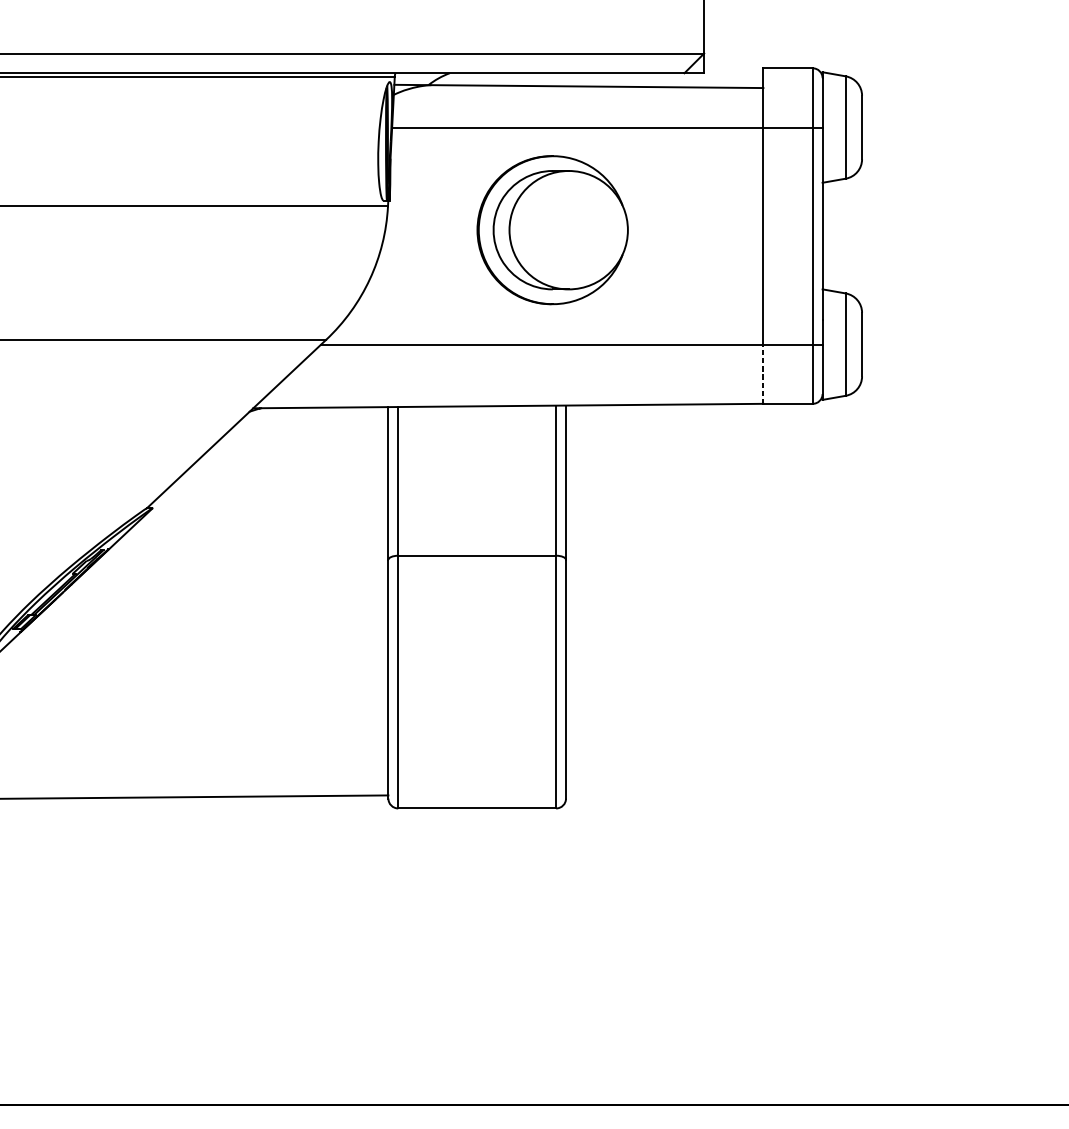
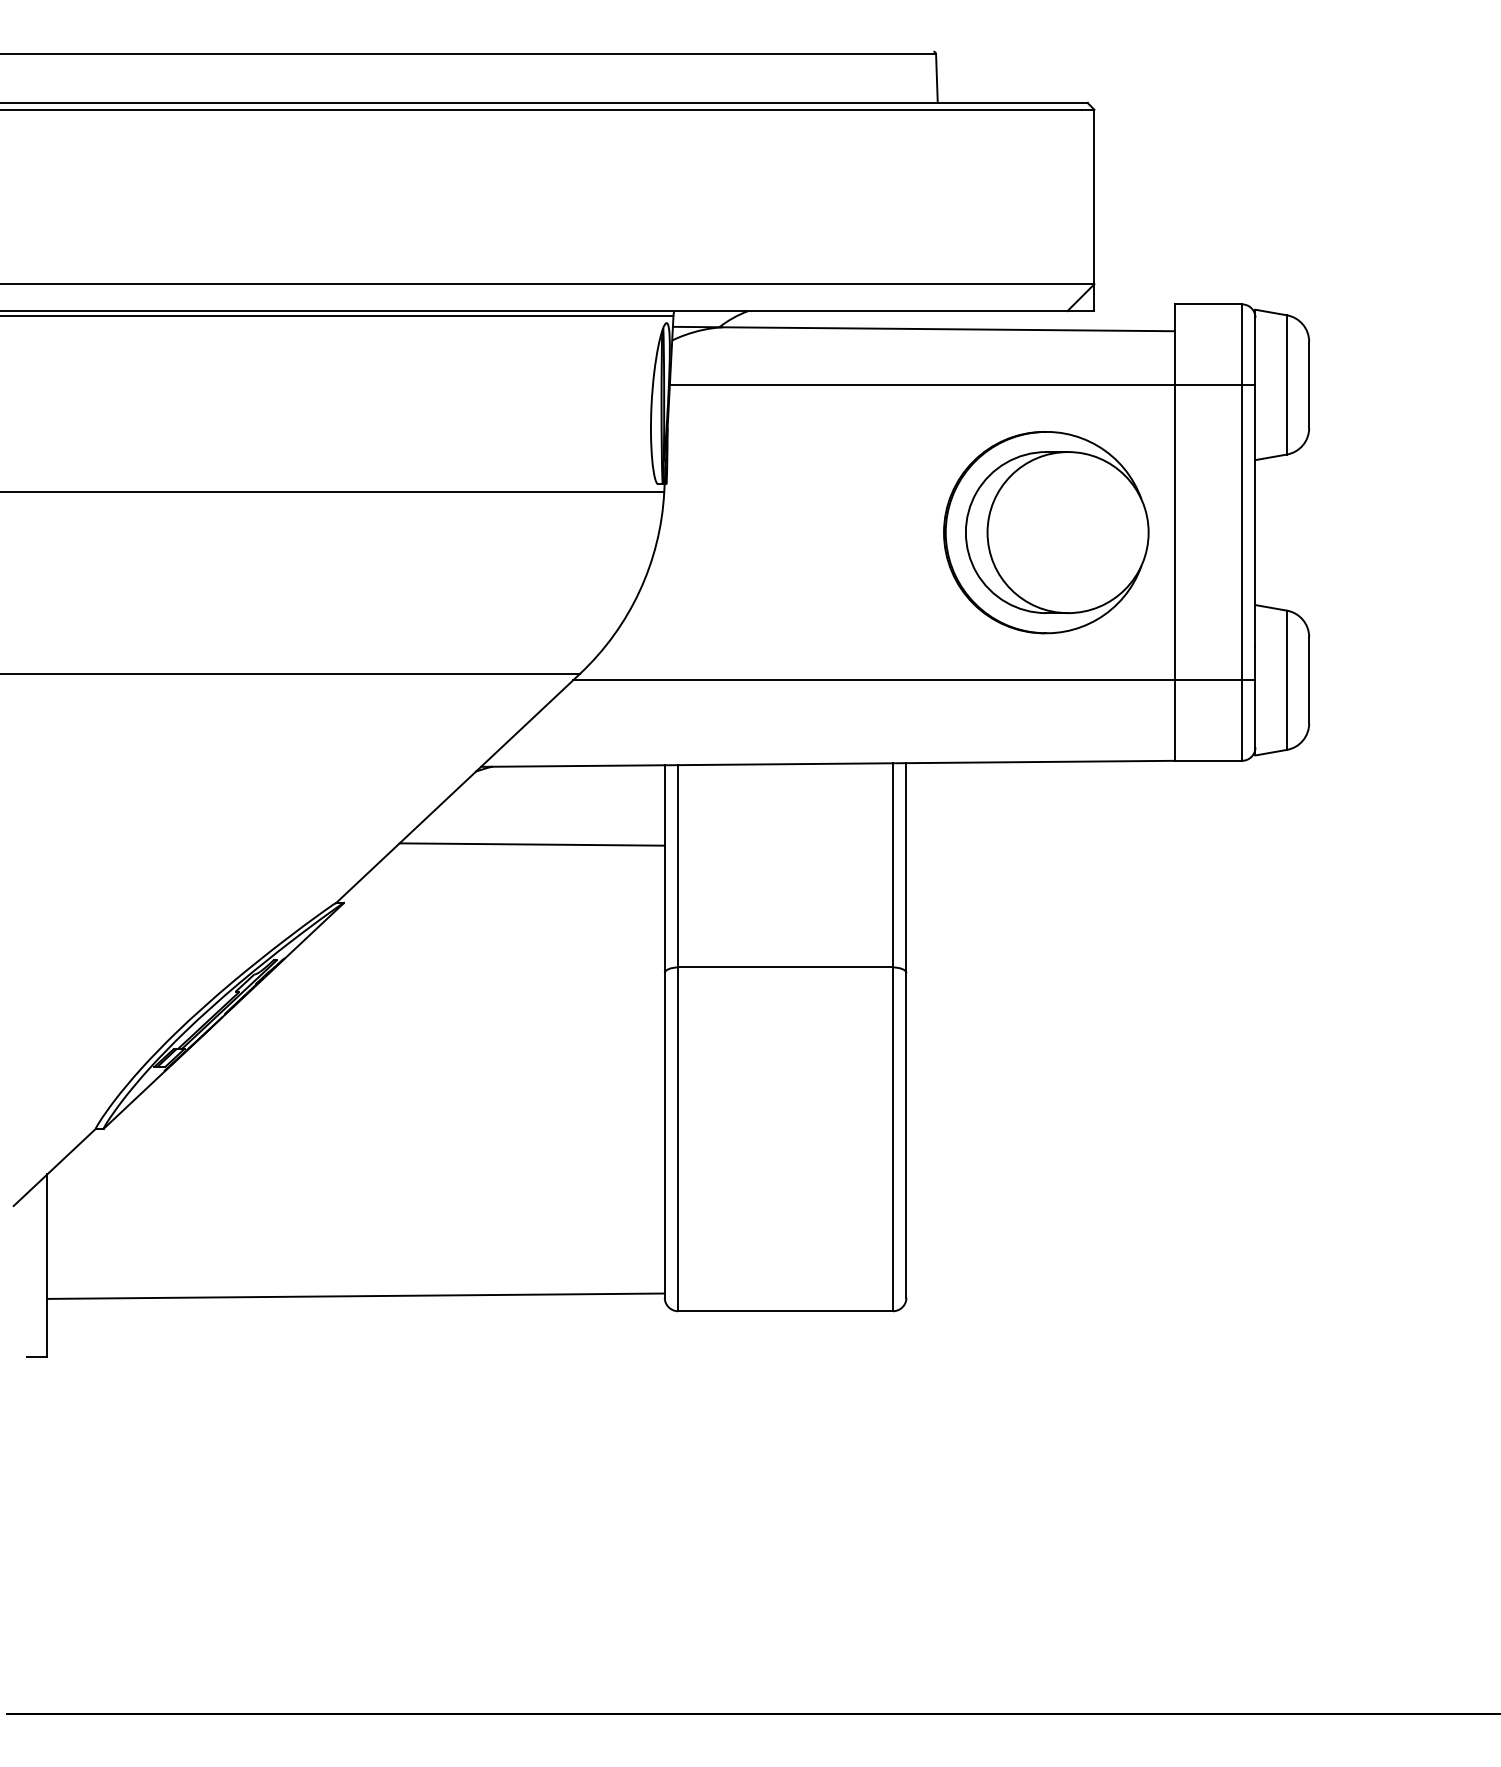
part: (552, 230) -> (1046, 532), moved
line: (763, 374) -> (1174, 720), dashed -> solid
line: (290, 465) -> (531, 844), added

